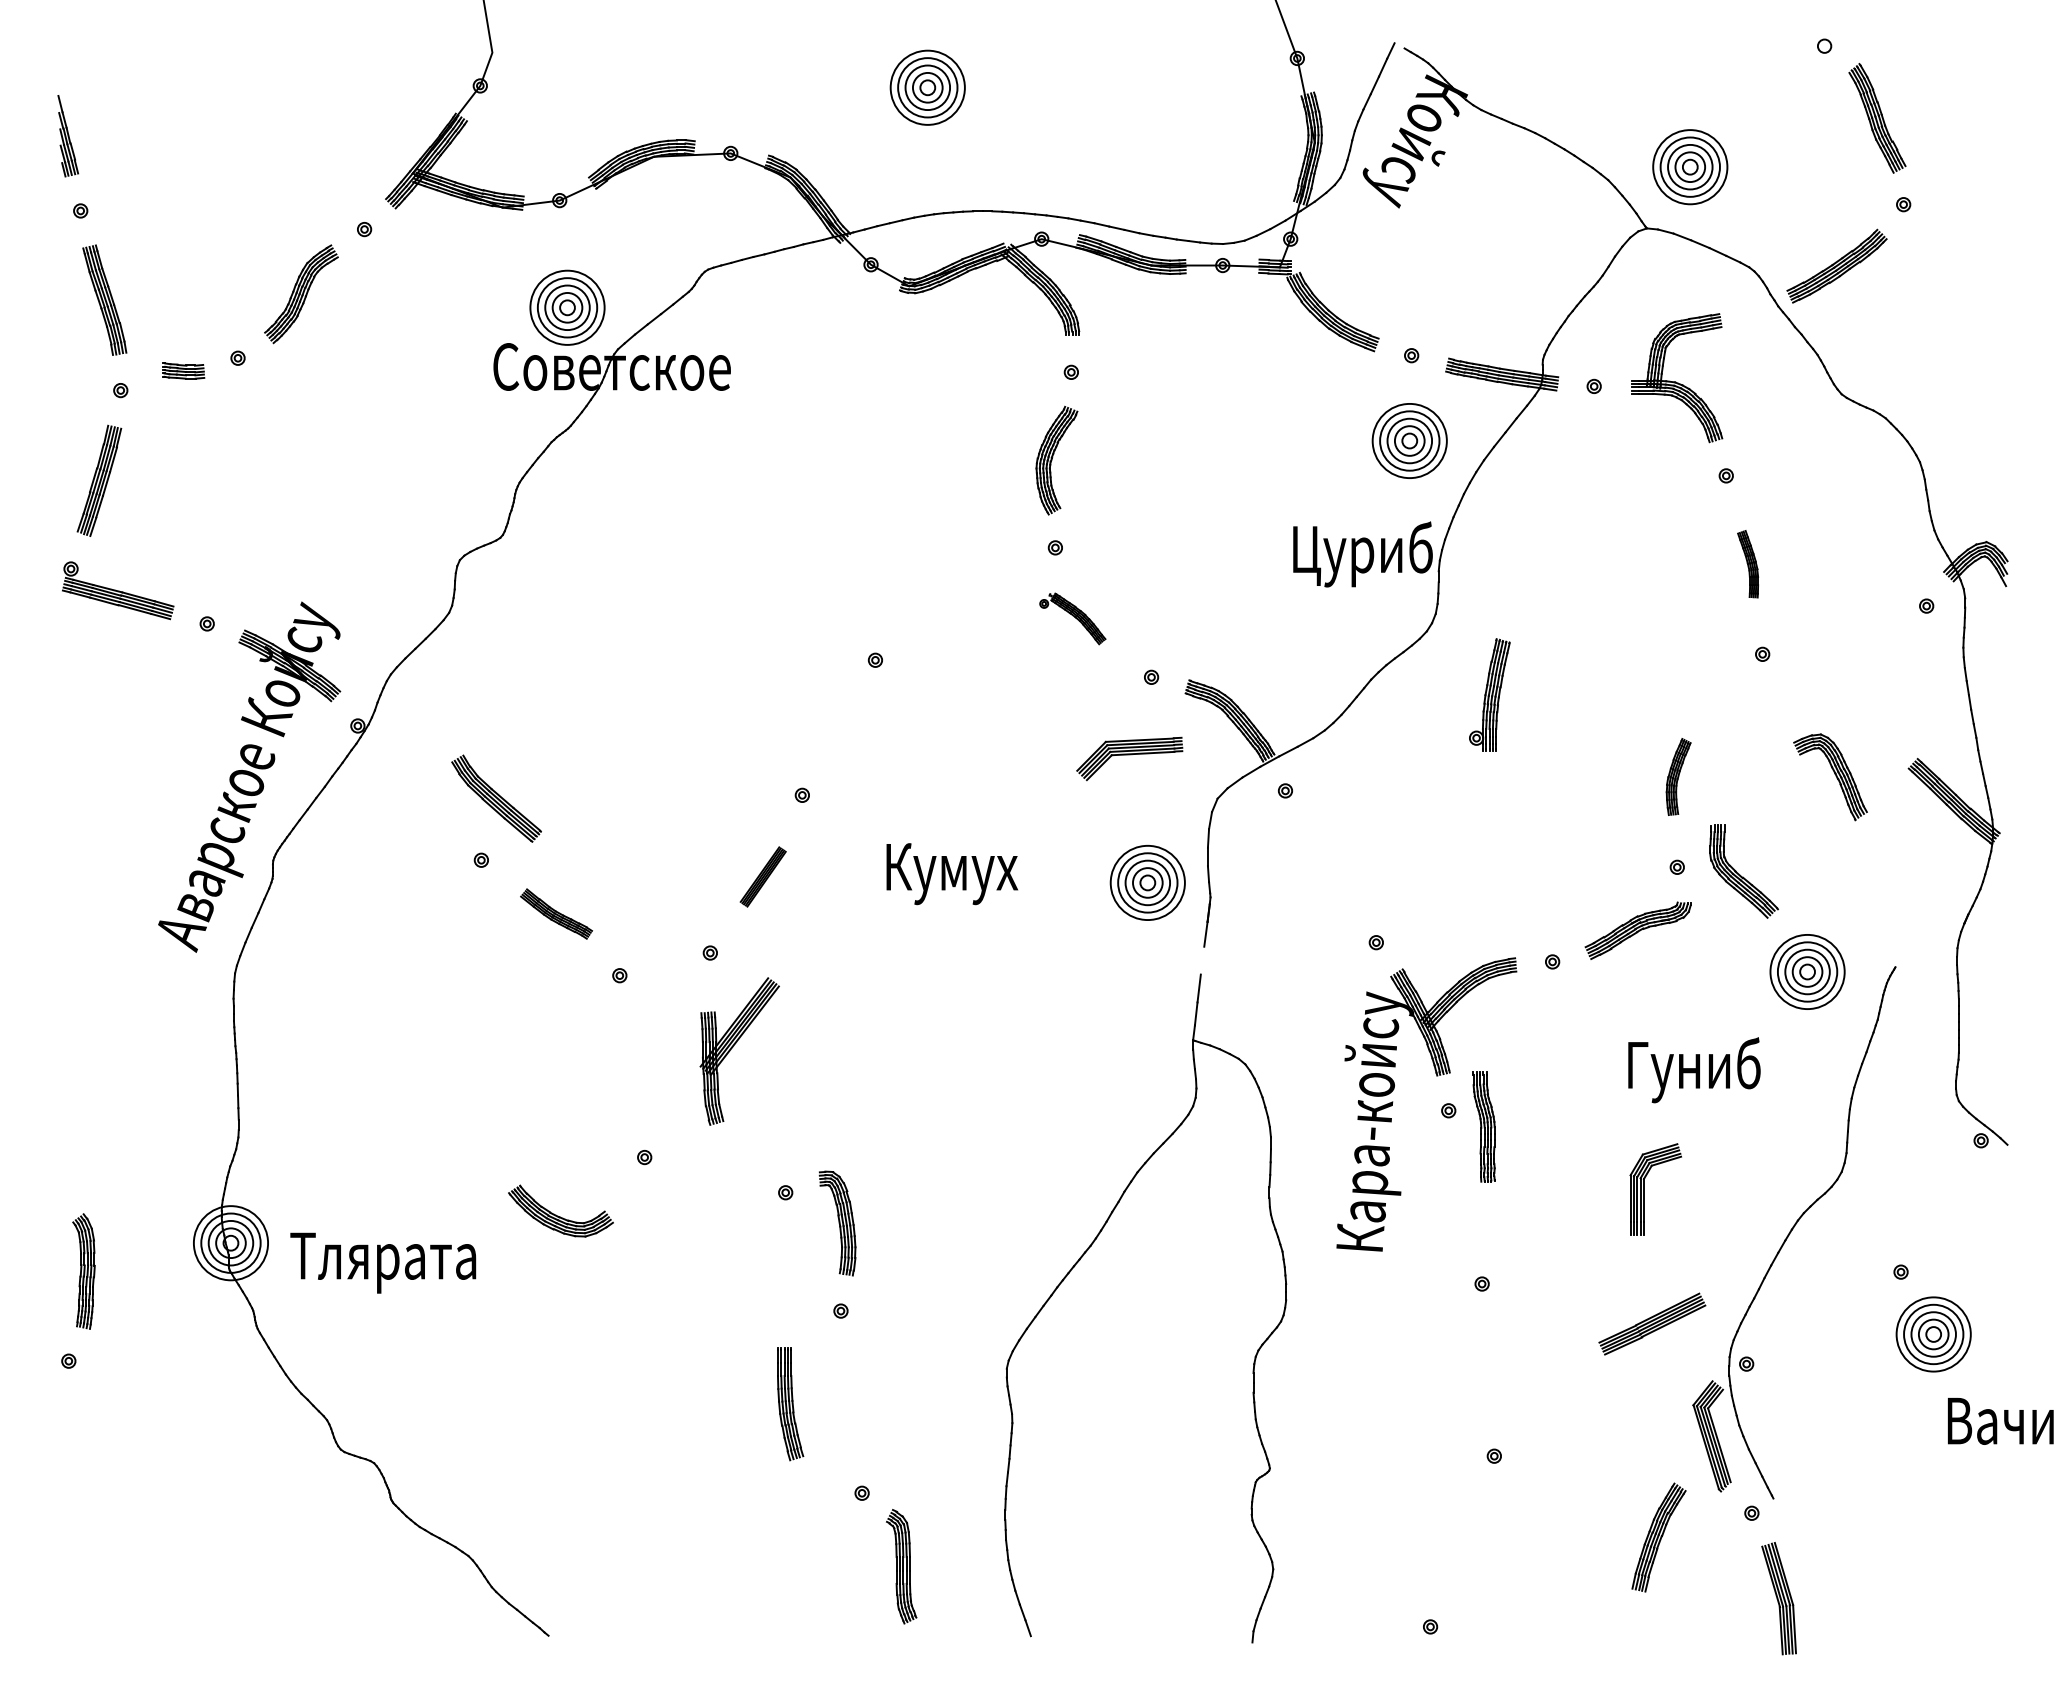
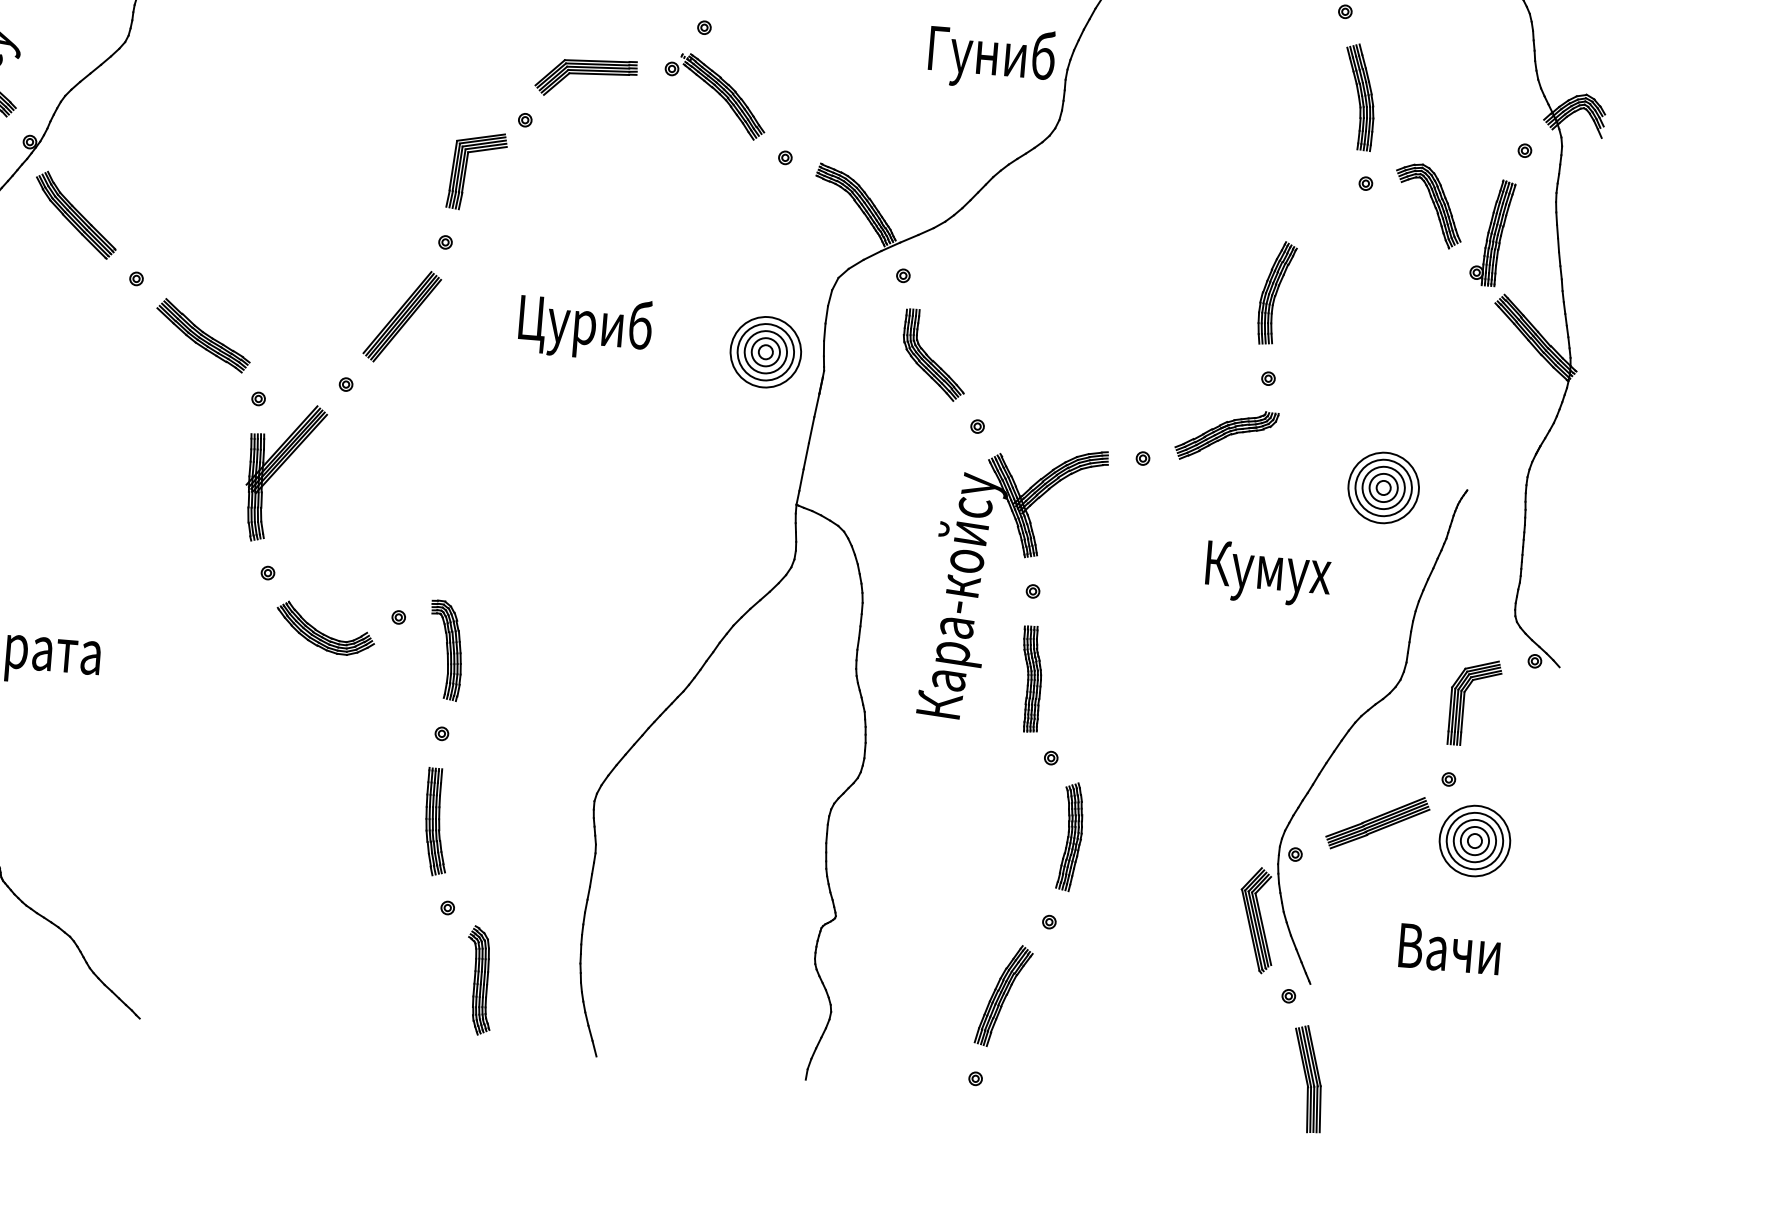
text: (1364, 554) -> (996, 58), Цуриб -> Гуниб
part: (1747, 563) -> (1358, 96), size x1.67
part: (1072, 618) -> (715, 95), size x1.67
part: (1489, 694) -> (1492, 232), moved
part: (818, 715) -> (467, 168), added
part: (1129, 758) -> (585, 77), moved
part: (1678, 776) -> (1276, 292), size x1.43
part: (1830, 777) -> (1428, 206), moved
part: (496, 798) -> (76, 215), moved
part: (1743, 871) -> (934, 355), moved
text: (958, 872) -> (587, 327), Кумух -> Цуриб
part: (762, 876) -> (401, 316), size x1.67
part: (556, 913) -> (203, 335), size x1.43
line: (1202, 960) -> (811, 429), added
part: (733, 1047) -> (279, 469), moved
text: (1696, 1070) -> (1270, 572), Гуниб -> Кумух
part: (1483, 1126) -> (1030, 678), moved
part: (1644, 1189) -> (1464, 701), moved
part: (560, 1210) -> (325, 628), moved
part: (1652, 1323) -> (1378, 822), moved
part: (1509, 1364) -> (1070, 836), added
part: (790, 1404) -> (437, 822), moved
text: (2000, 1421) -> (1449, 949), moved
part: (1658, 1537) -> (1003, 995), moved

